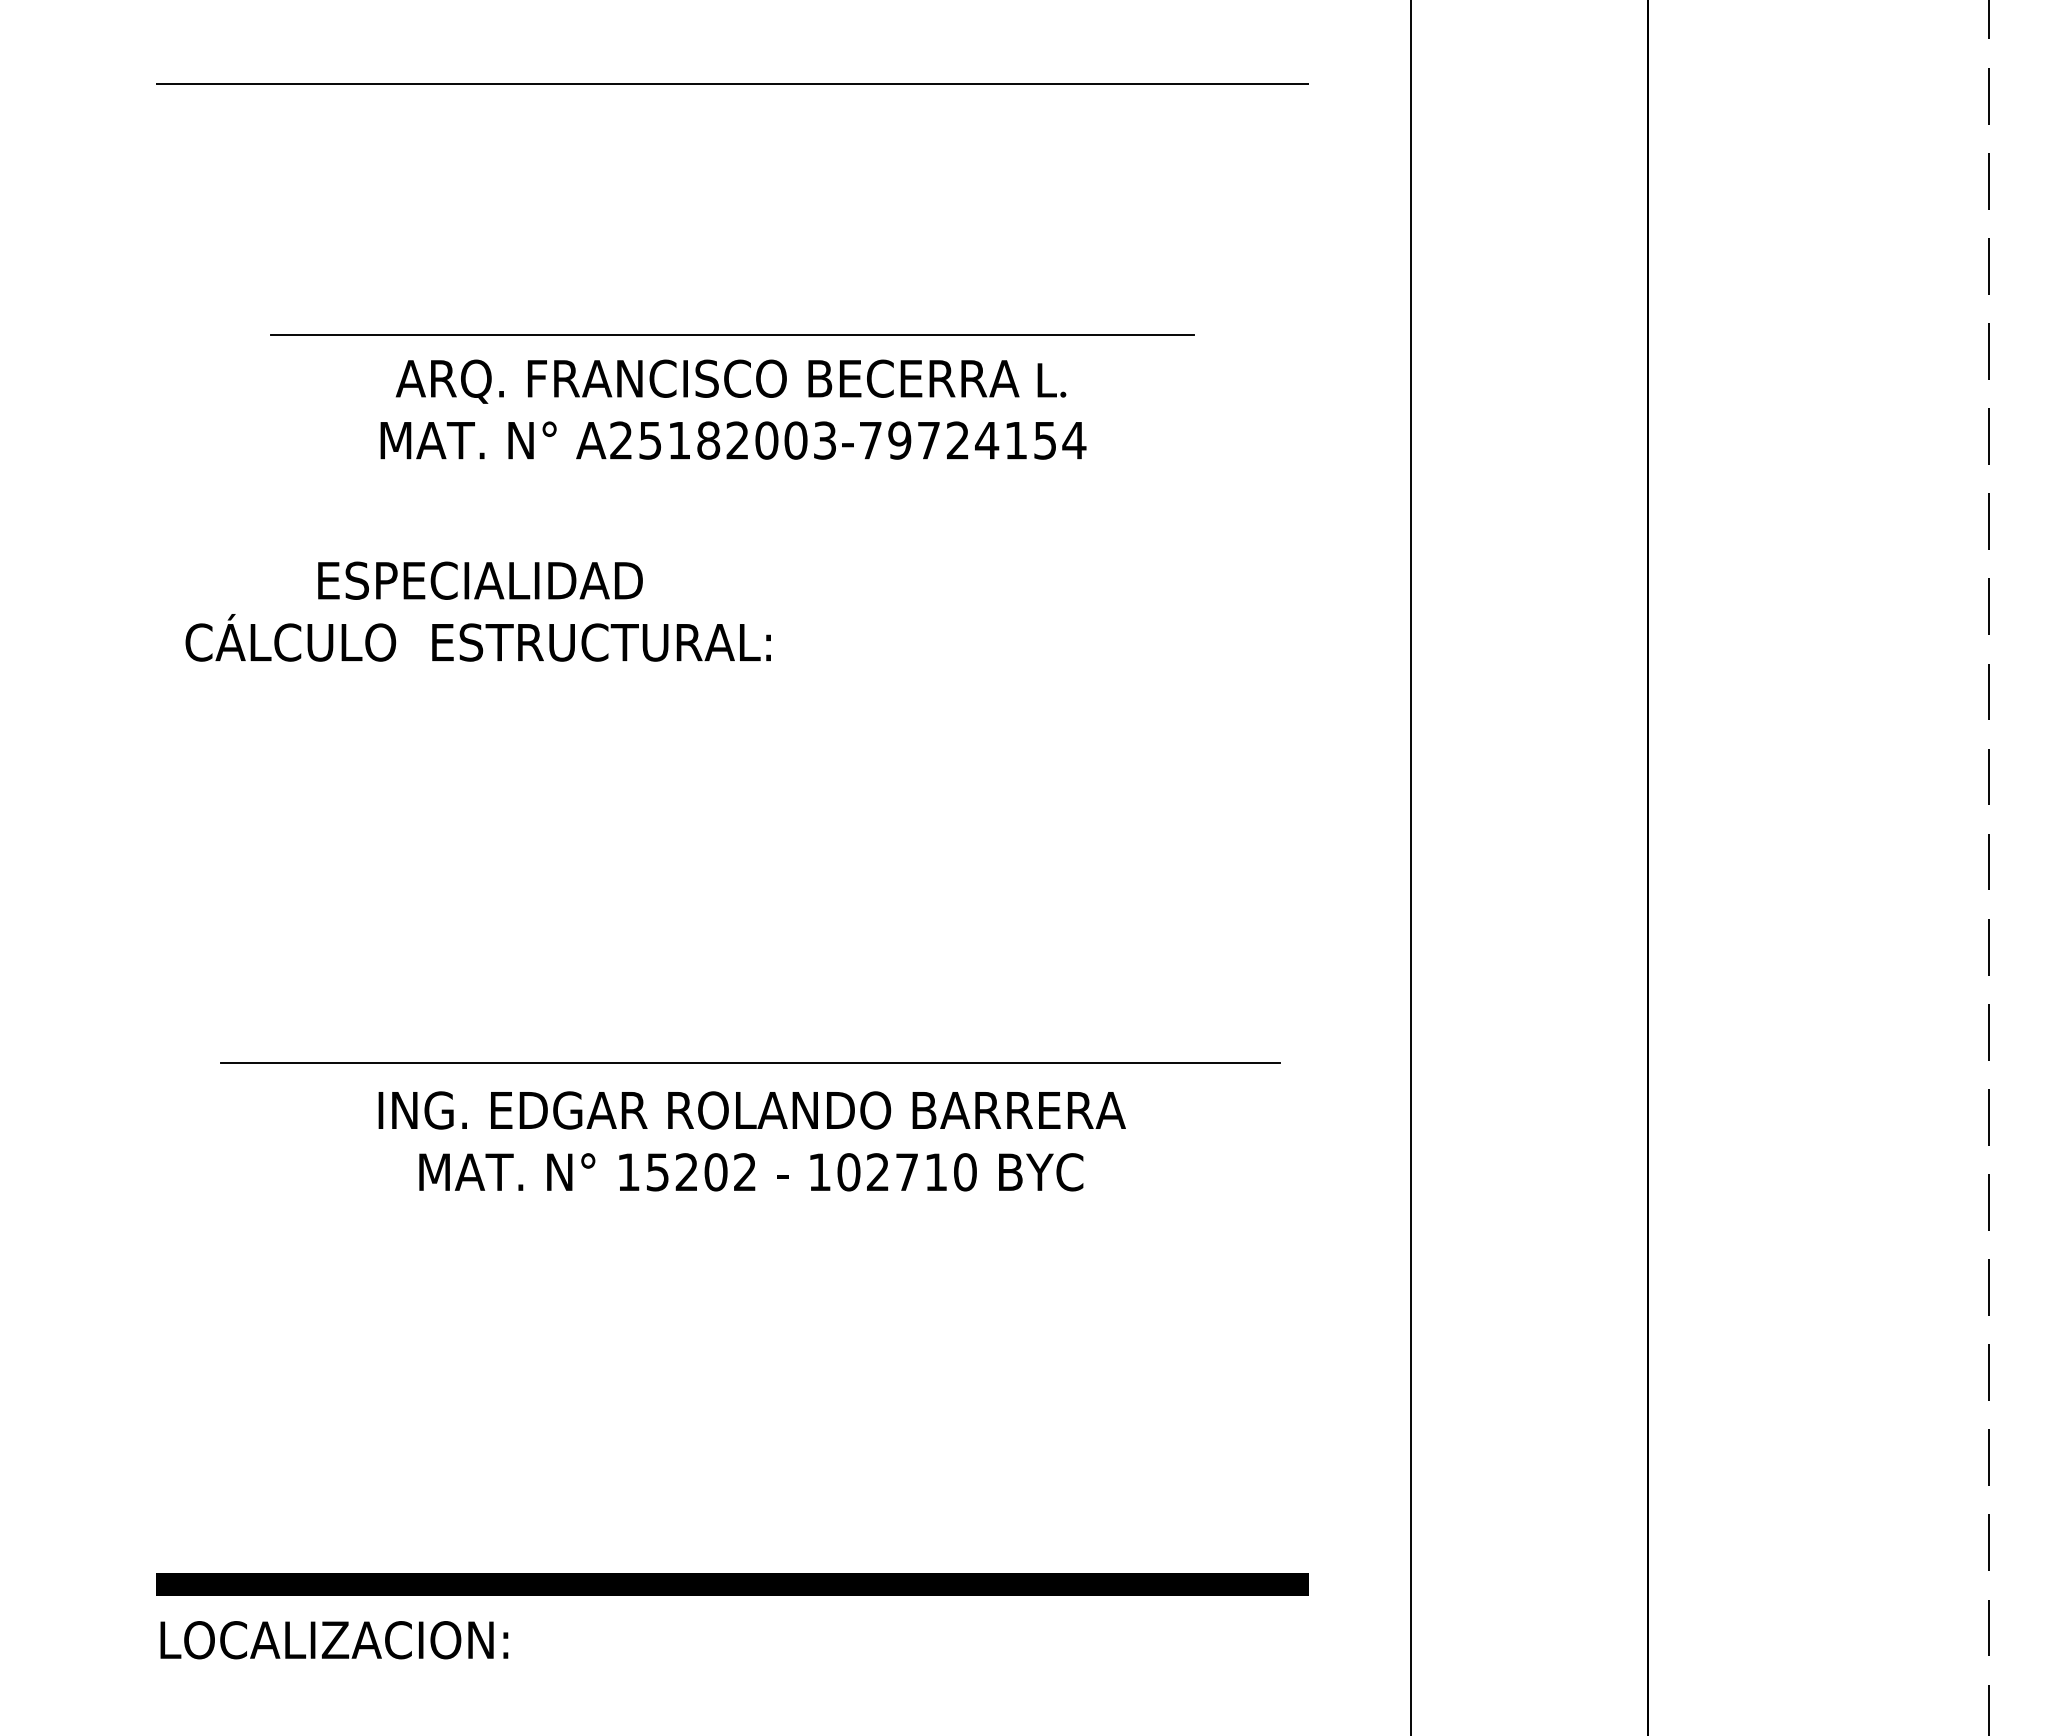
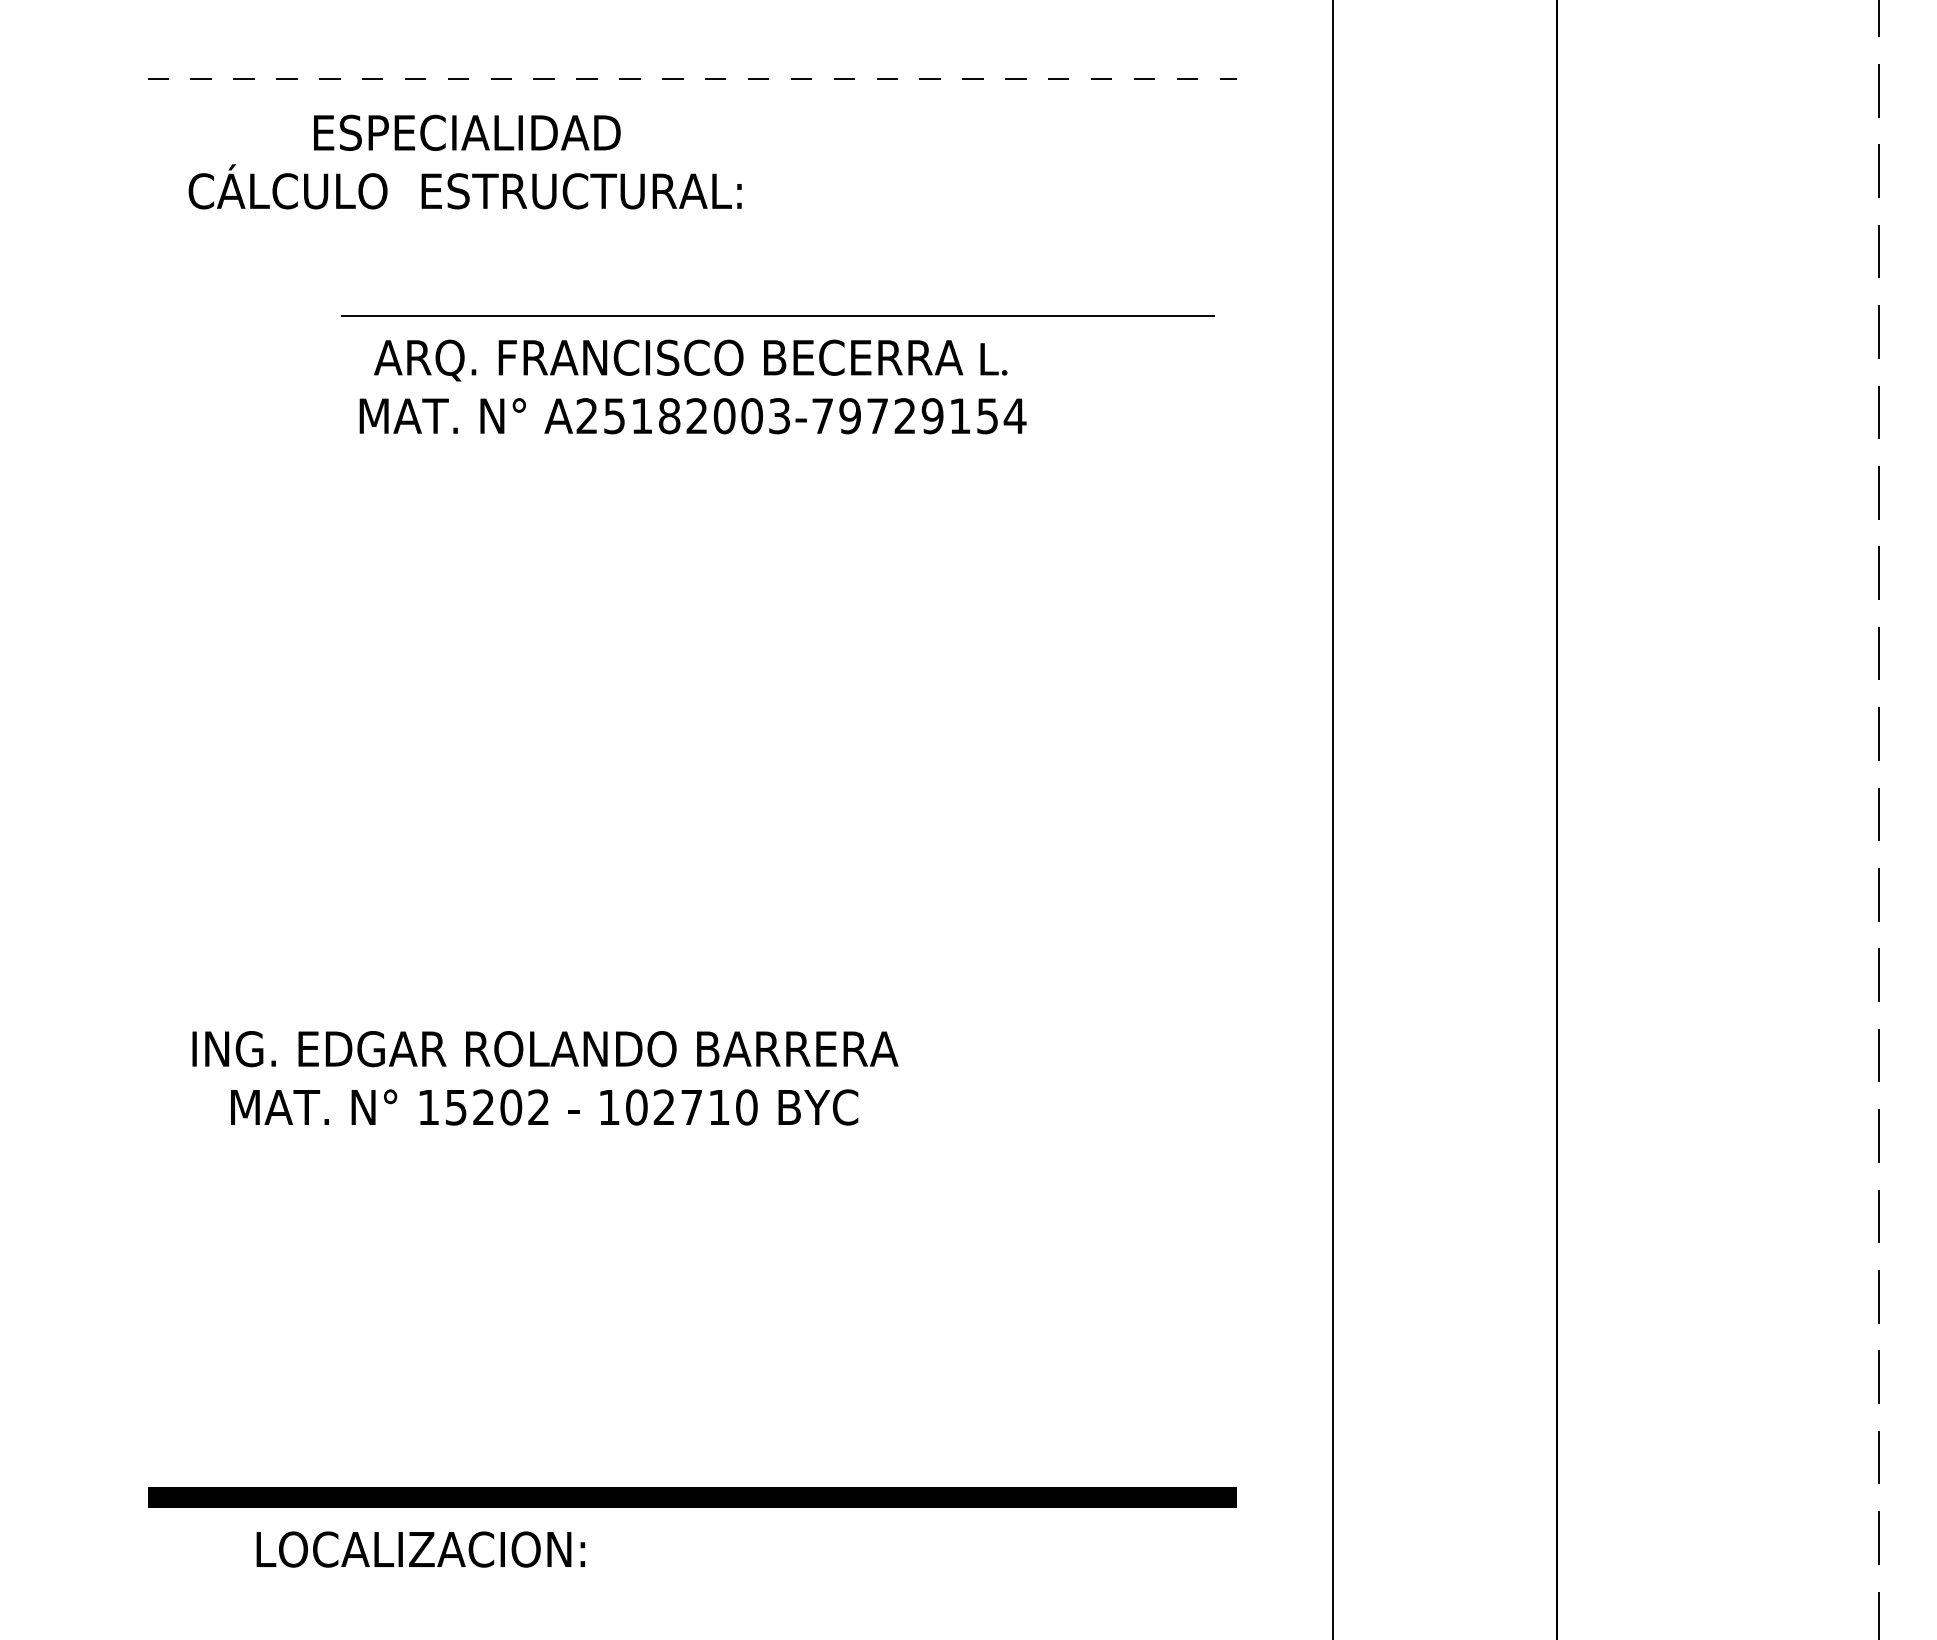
line: (732, 84) -> (692, 79), solid -> dashed
line: (732, 334) -> (778, 315), moved
text: (987, 440) -> (933, 416), A25182003-79724154 -> A25182003-79729154
text: (477, 611) -> (464, 161), moved
line: (750, 1062) -> (709, 1003), removed
text: (751, 1141) -> (544, 1078), moved
text: (334, 1640) -> (420, 1549), moved

